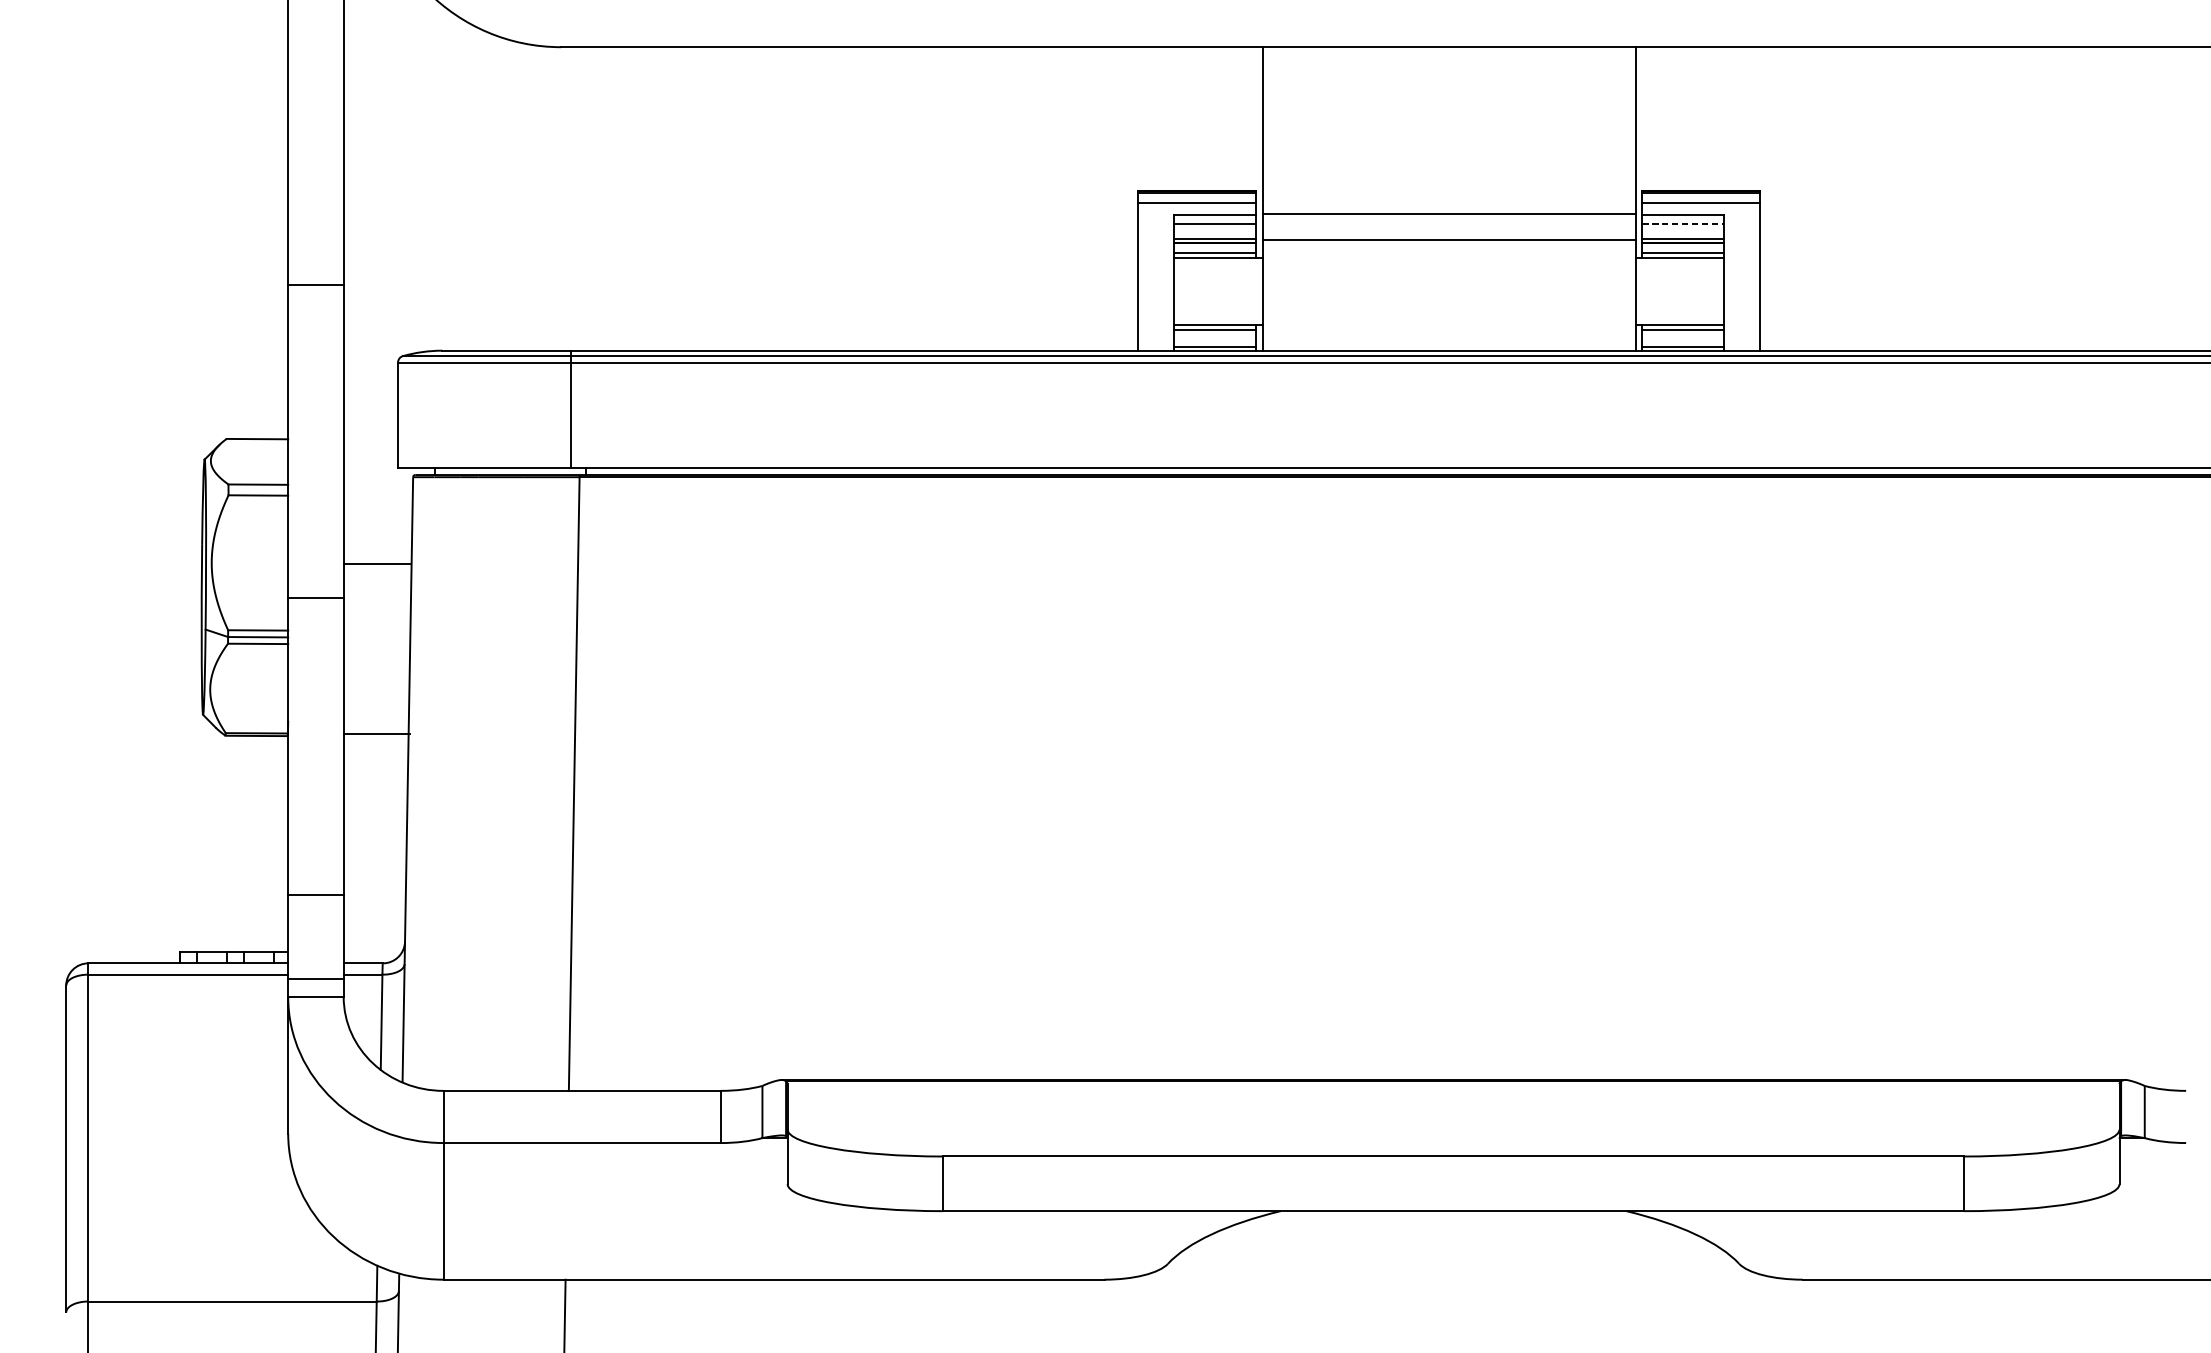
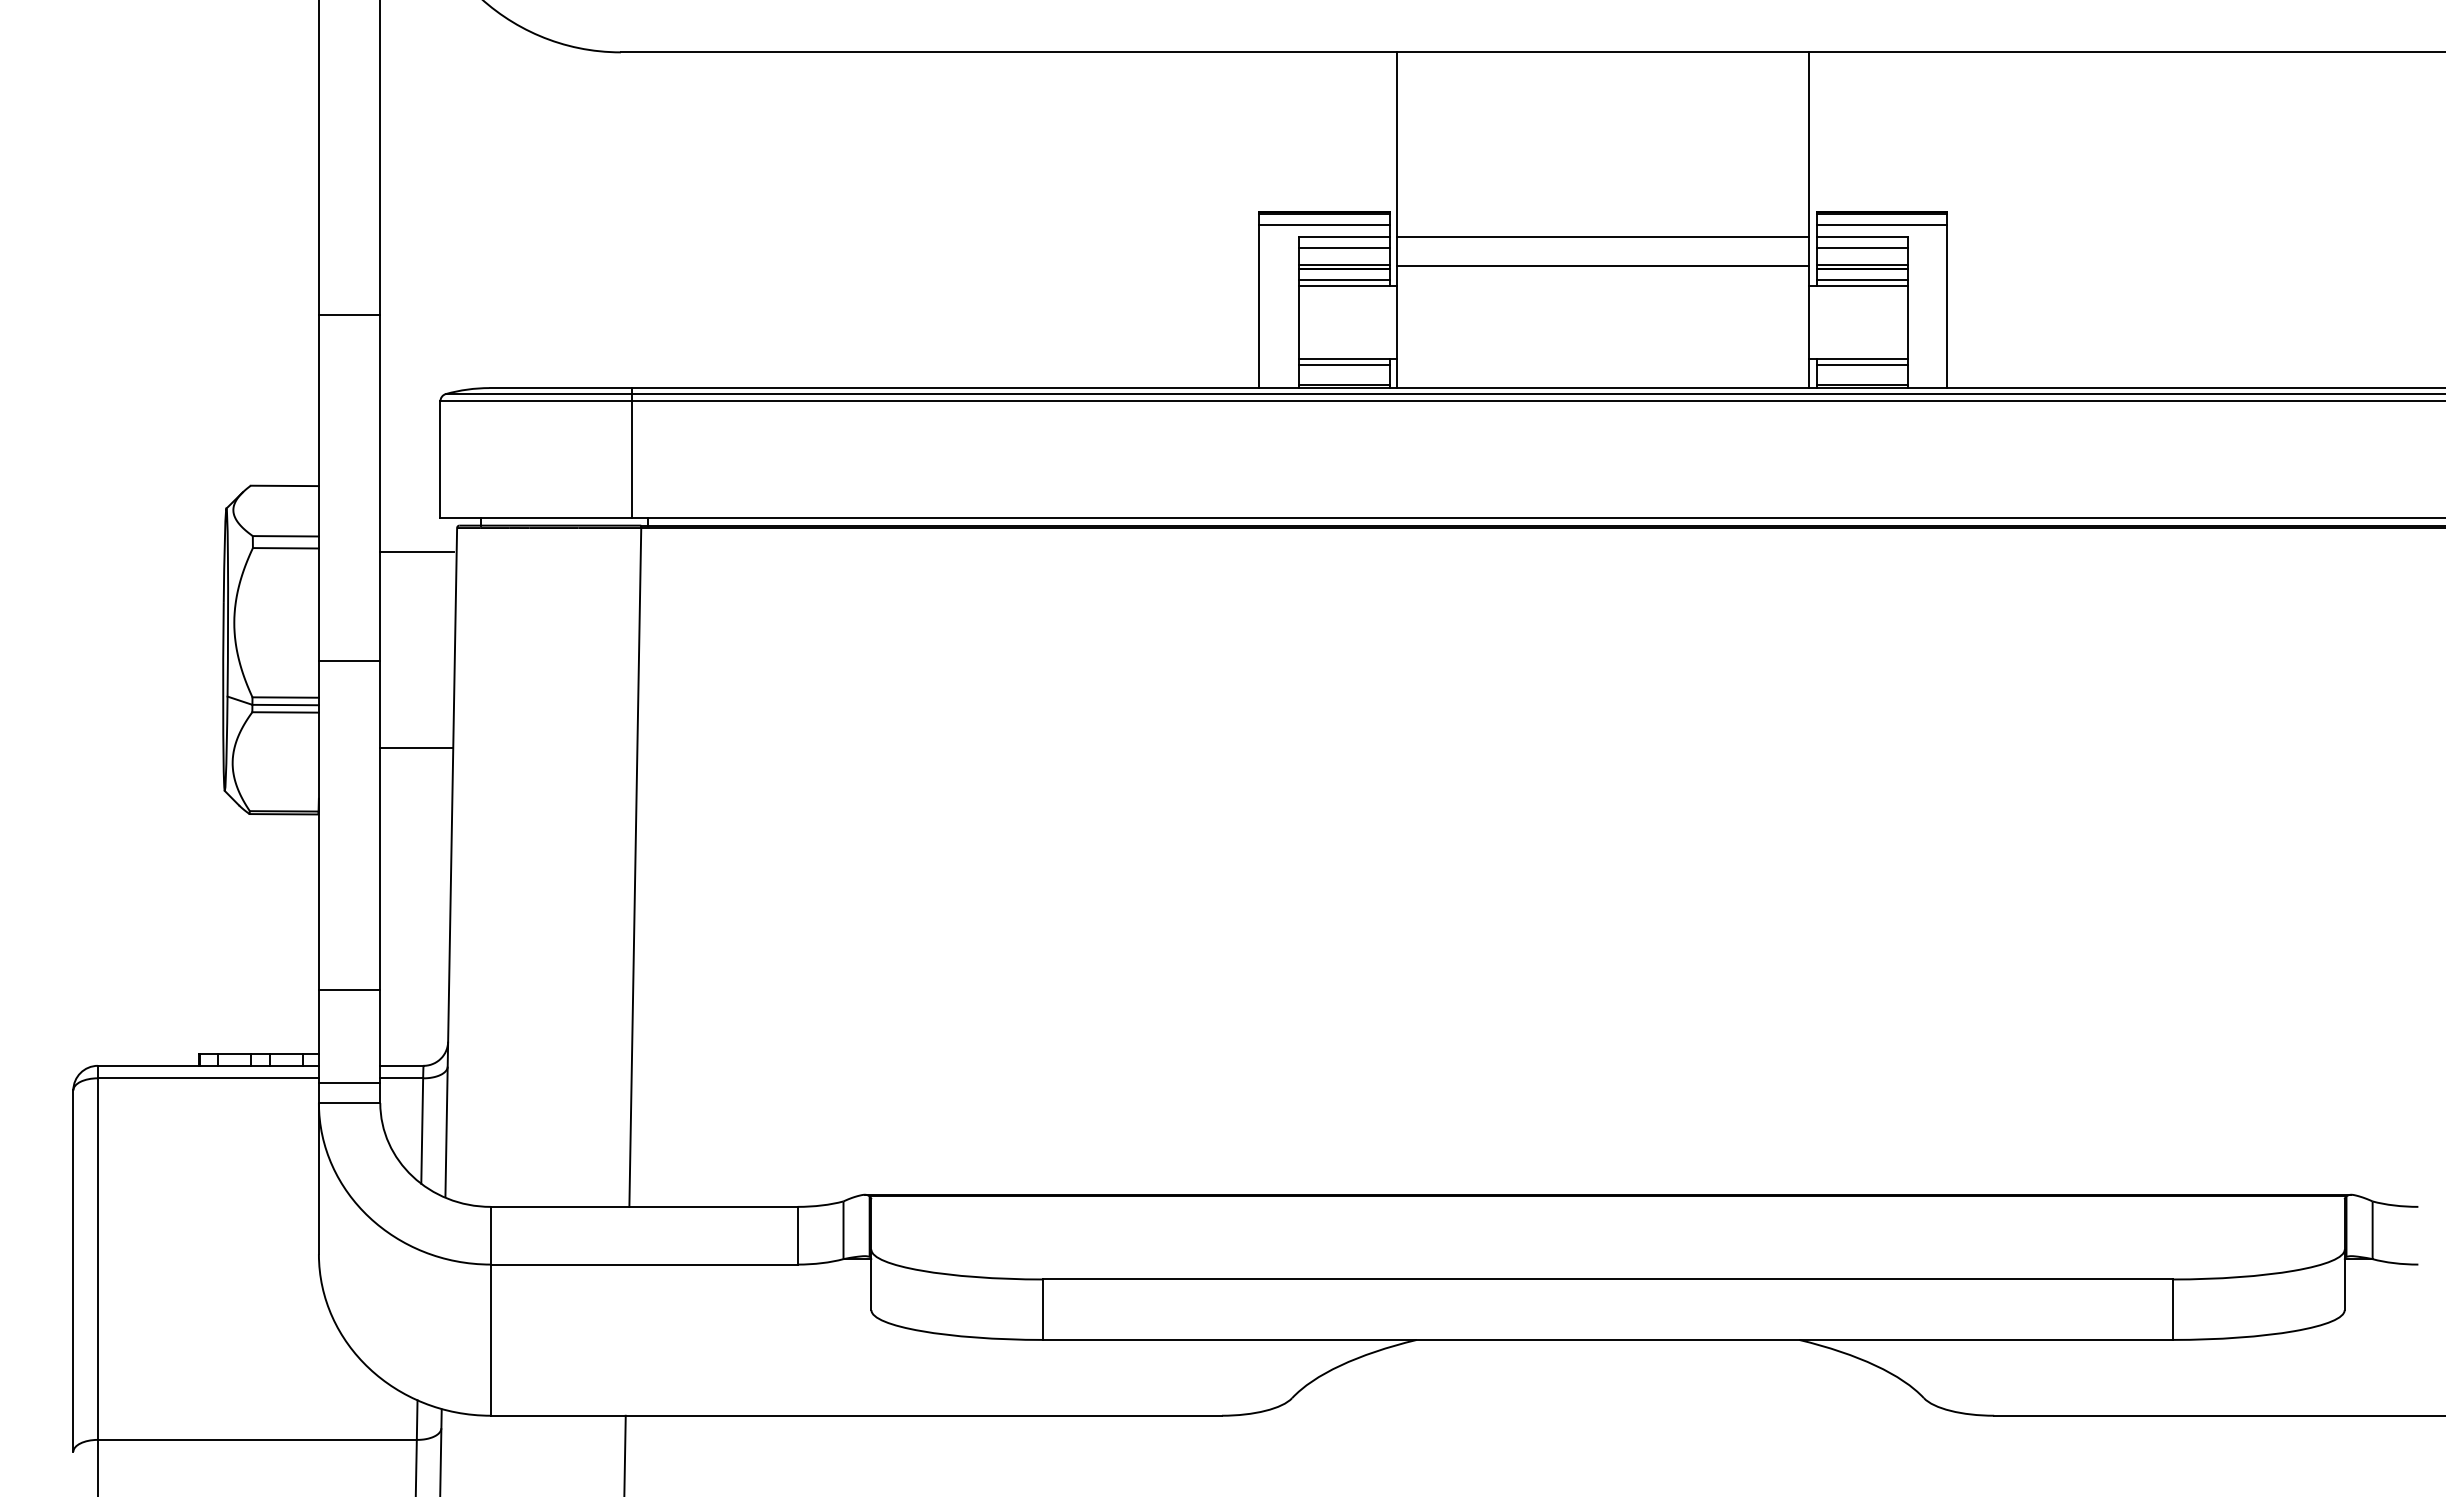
line: (1683, 223) -> (1862, 247), dashed -> solid
line: (376, 563) -> (416, 551), moved
line: (376, 733) -> (416, 747), moved

